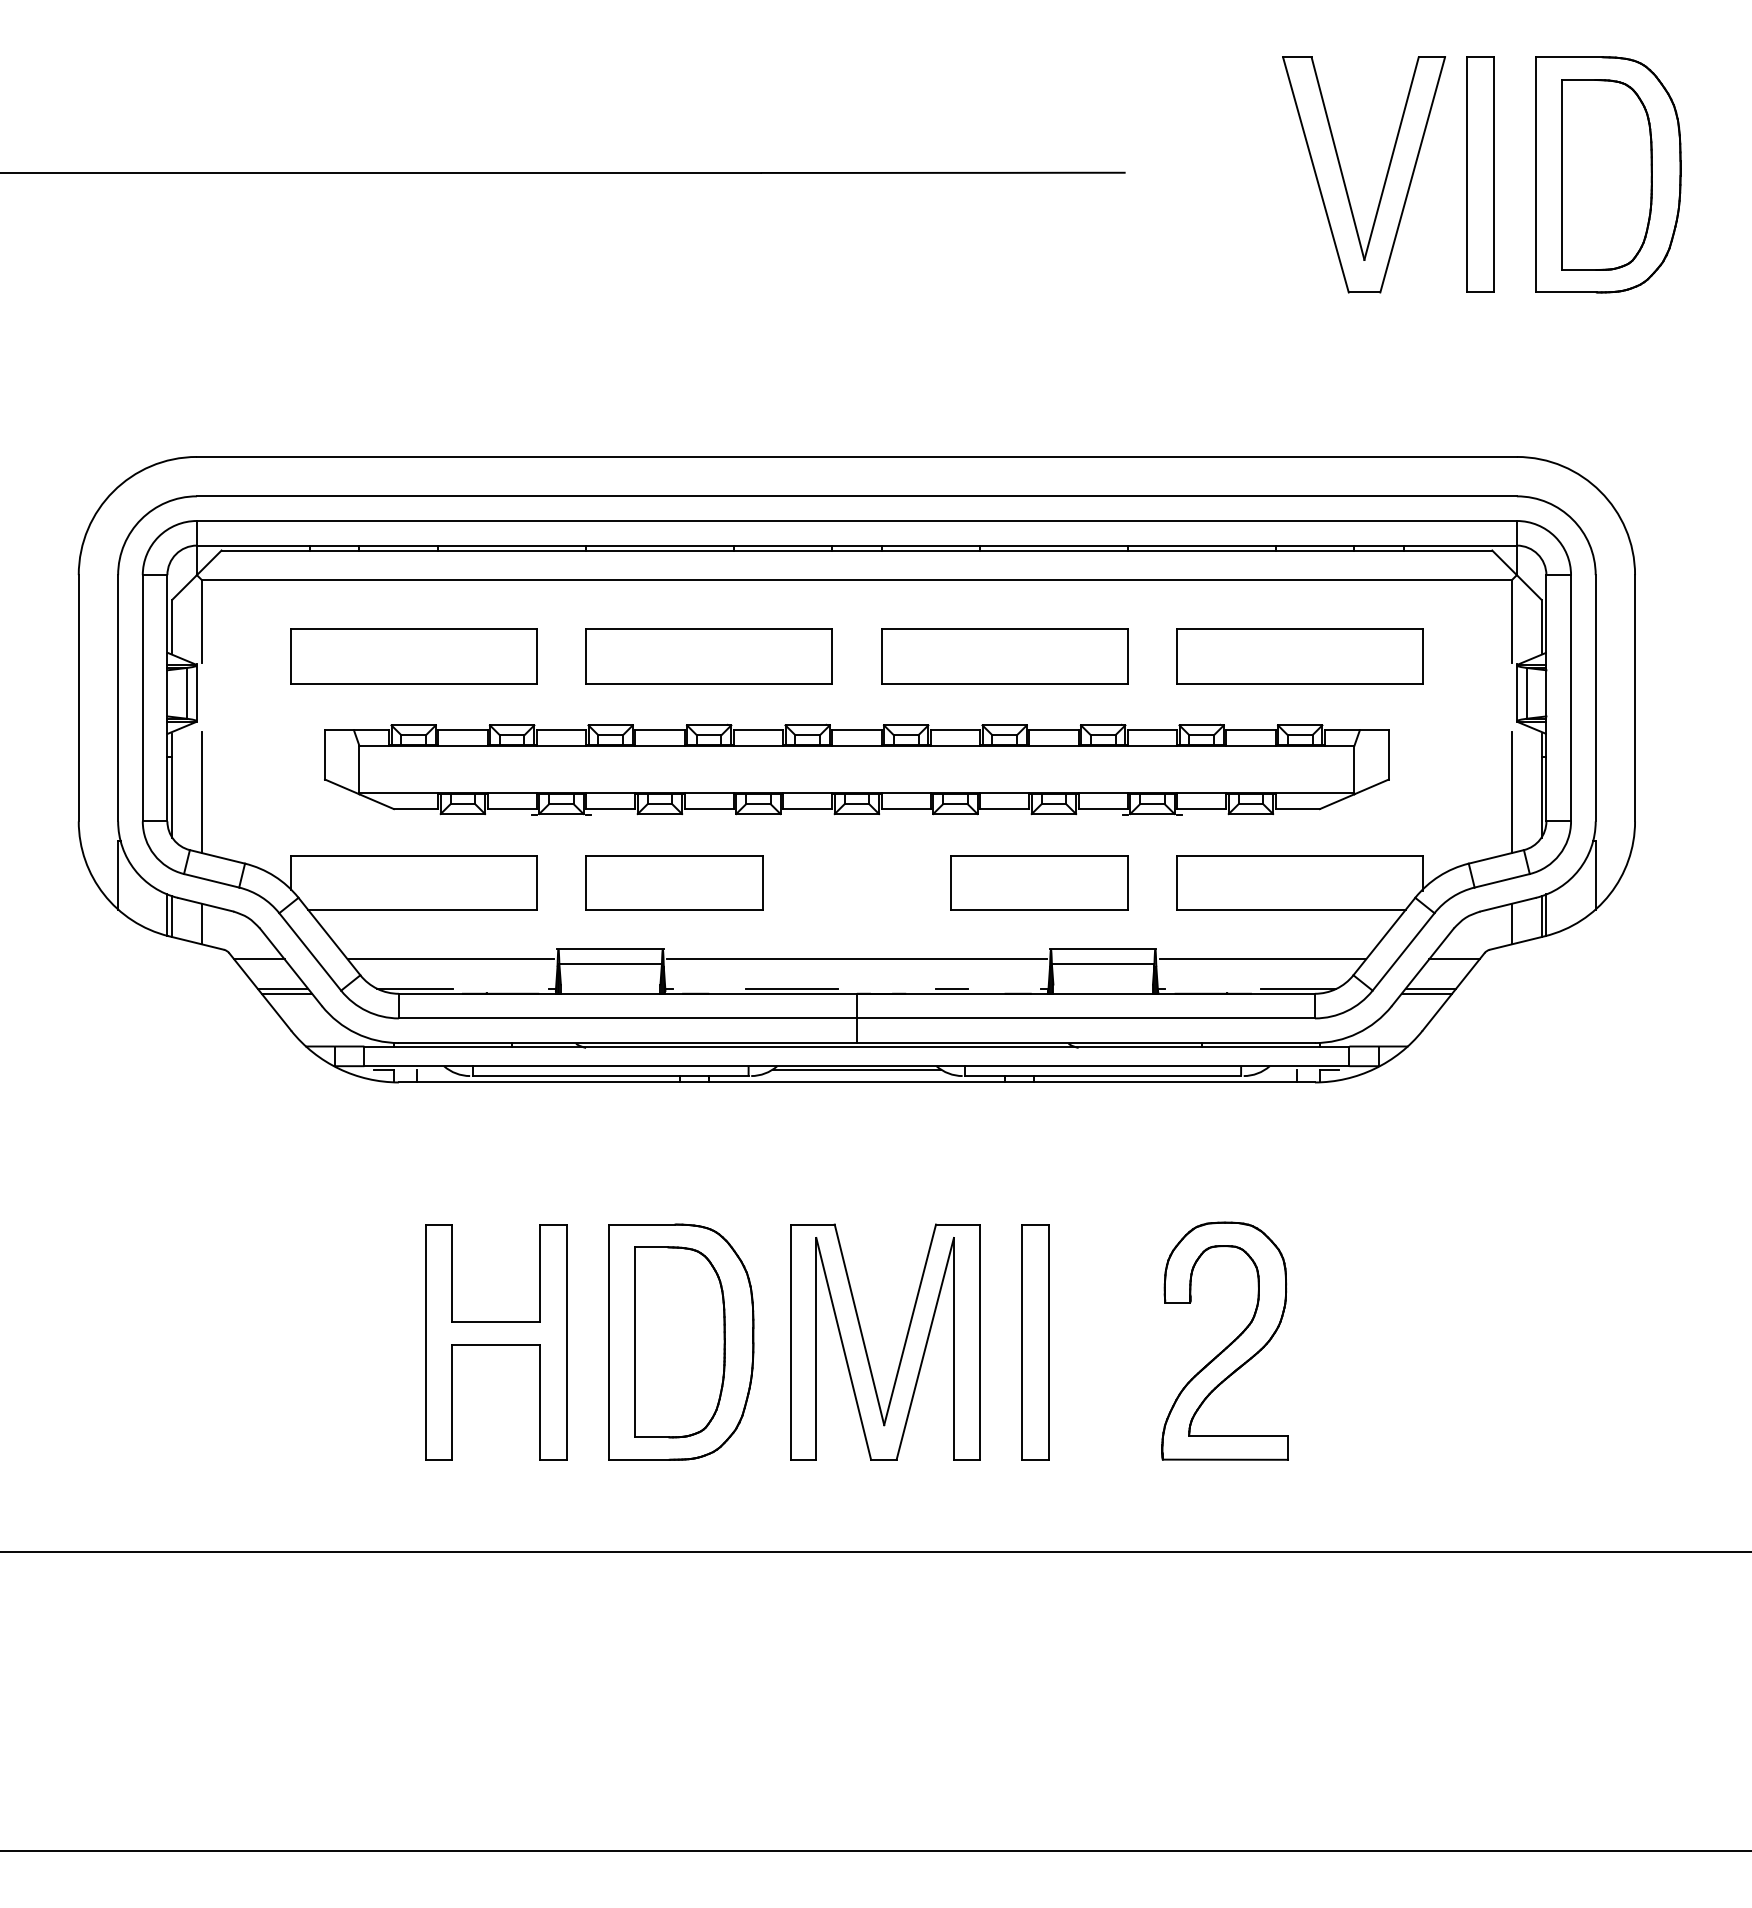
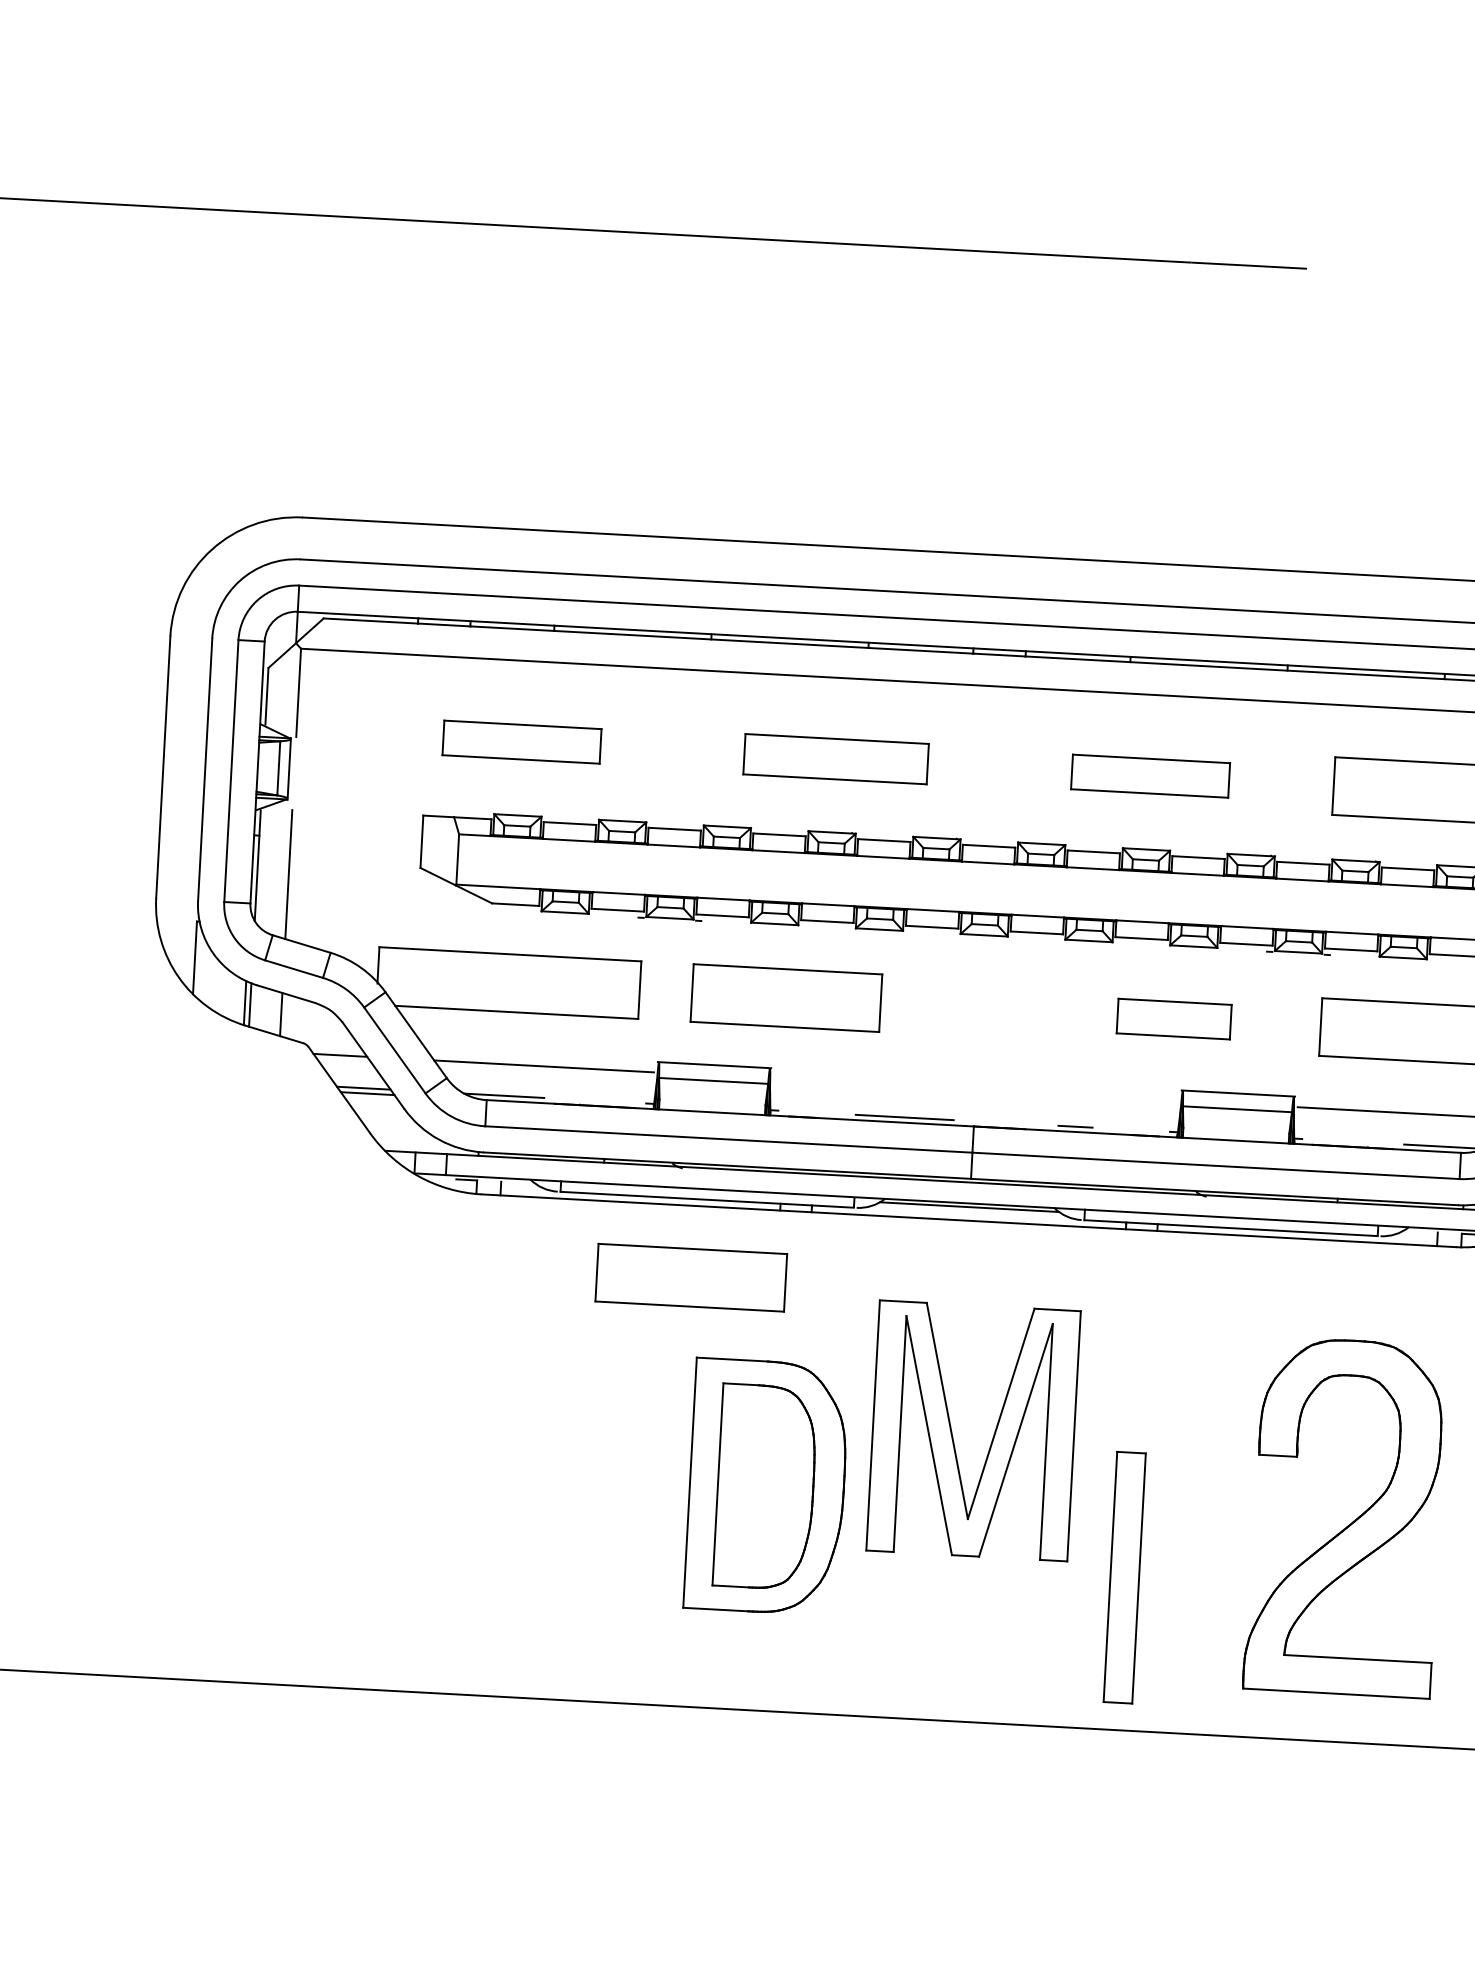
part: (413, 656) -> (521, 742), size x0.6
part: (708, 656) -> (835, 759), size x0.7
part: (1004, 656) -> (1150, 776), size x0.6
part: (1039, 882) -> (1174, 1018), size x0.6
line: (856, 959) -> (975, 1089), removed
part: (599, 1149) -> (691, 1277), added
part: (1224, 1340) -> (1344, 1516), size x1.4
part: (496, 1342) -> (570, 1476), removed
part: (1035, 1342) -> (1124, 1578), moved
part: (903, 1345) -> (992, 1435), moved

